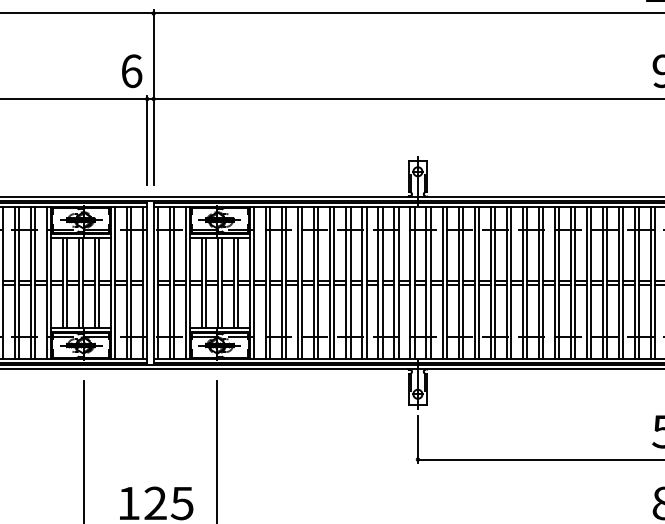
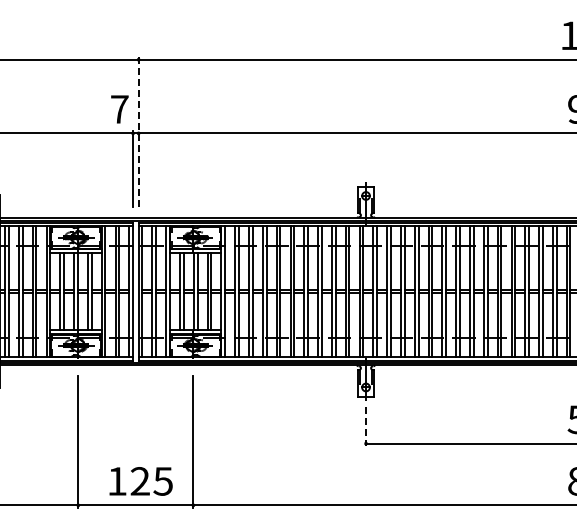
text: (131, 71) -> (119, 109), 6 -> 7
line: (153, 96) -> (138, 131), solid -> dashed
line: (418, 439) -> (366, 426), solid -> dashed

